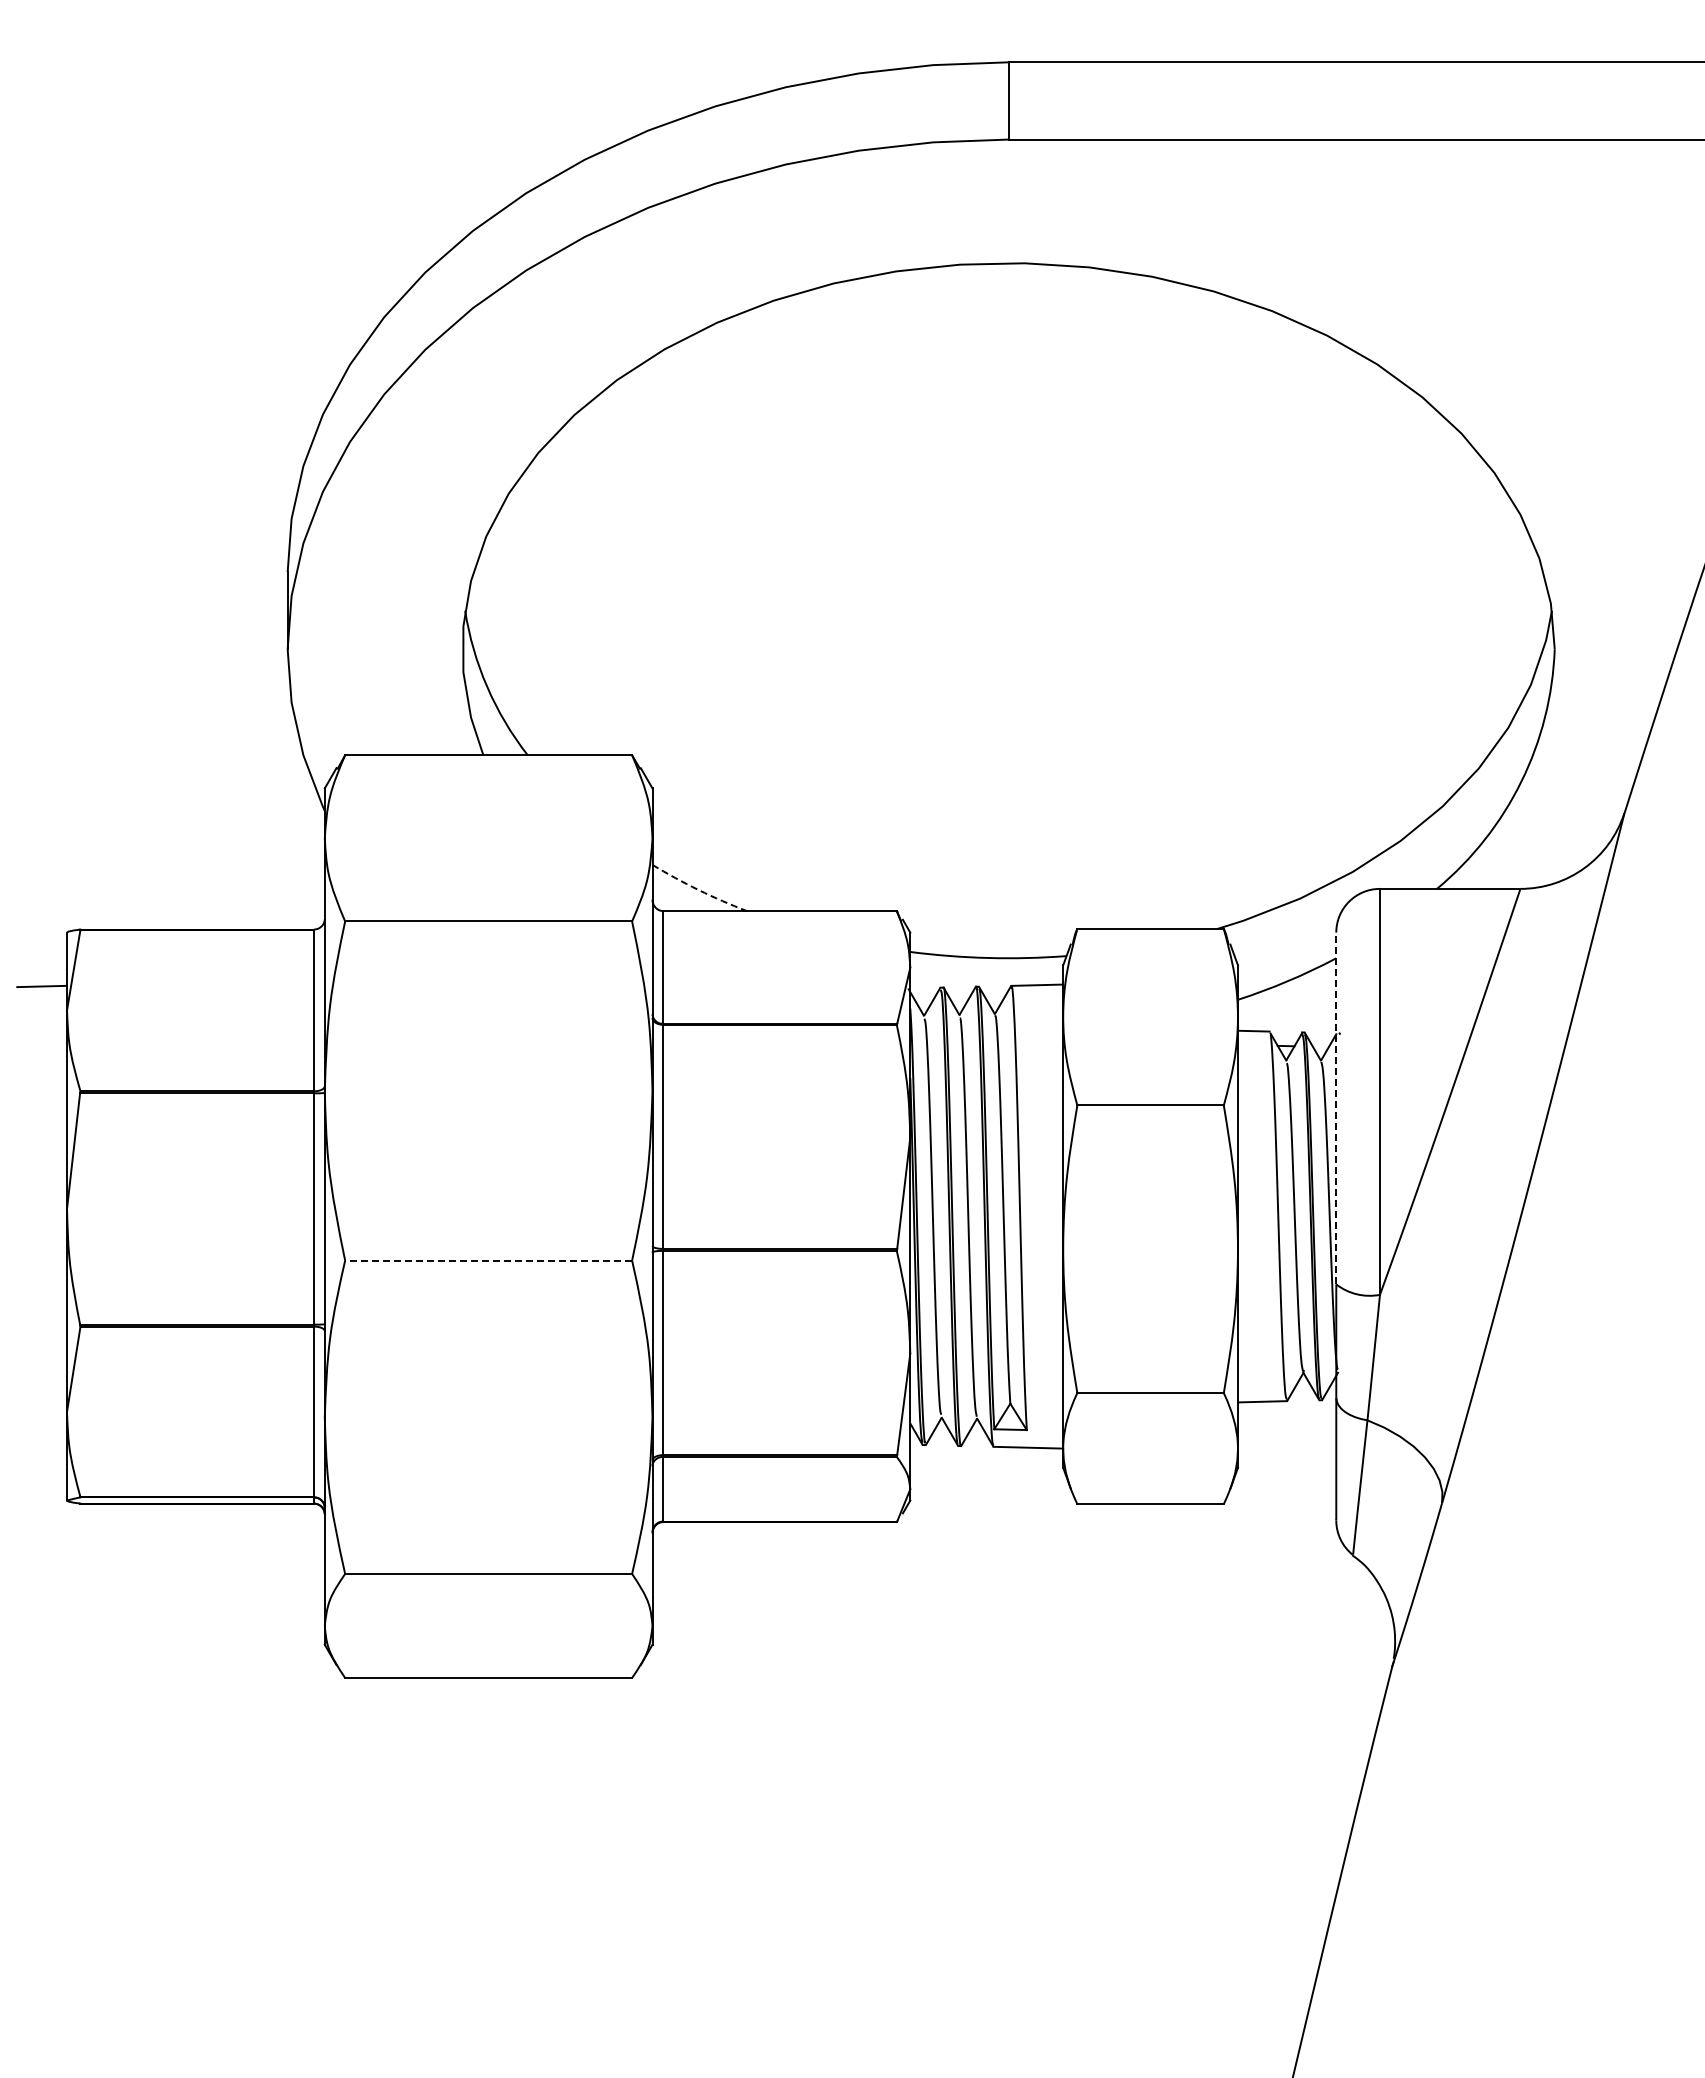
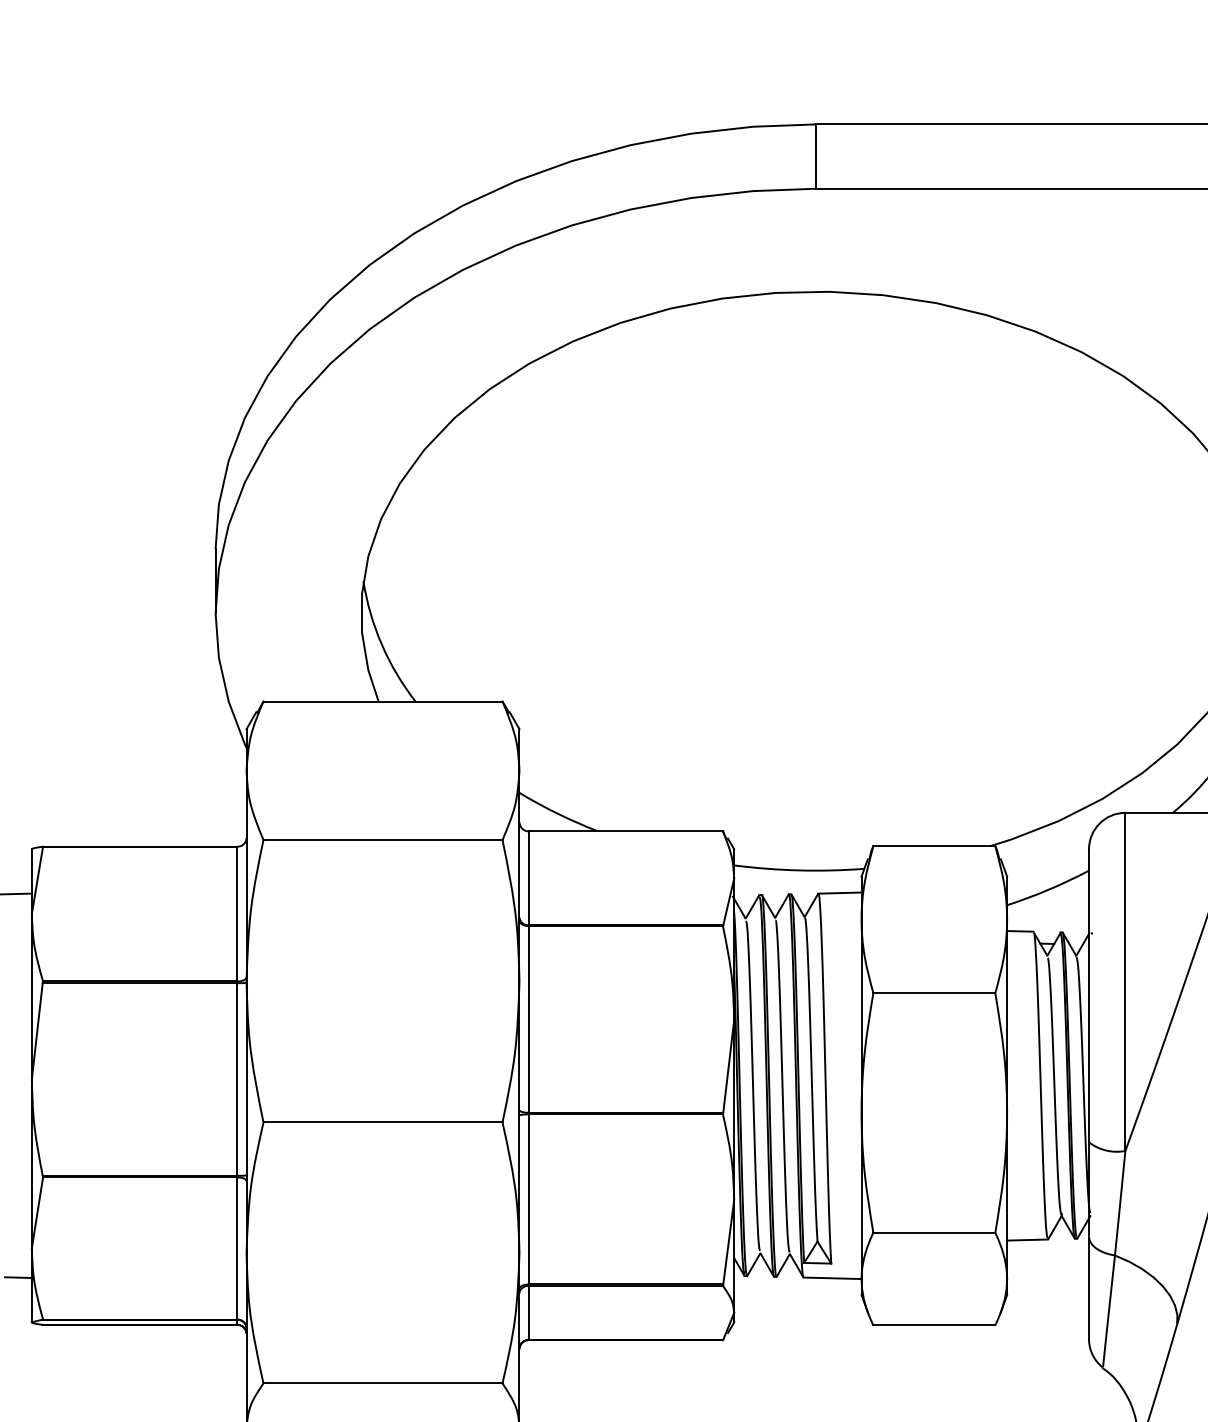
arc: (698, 890) -> (557, 814), dashed -> solid
line: (1336, 1108) -> (1089, 995), dashed -> solid
line: (488, 1260) -> (382, 1122), dashed -> solid
line: (50, 1446) -> (18, 1277), added

